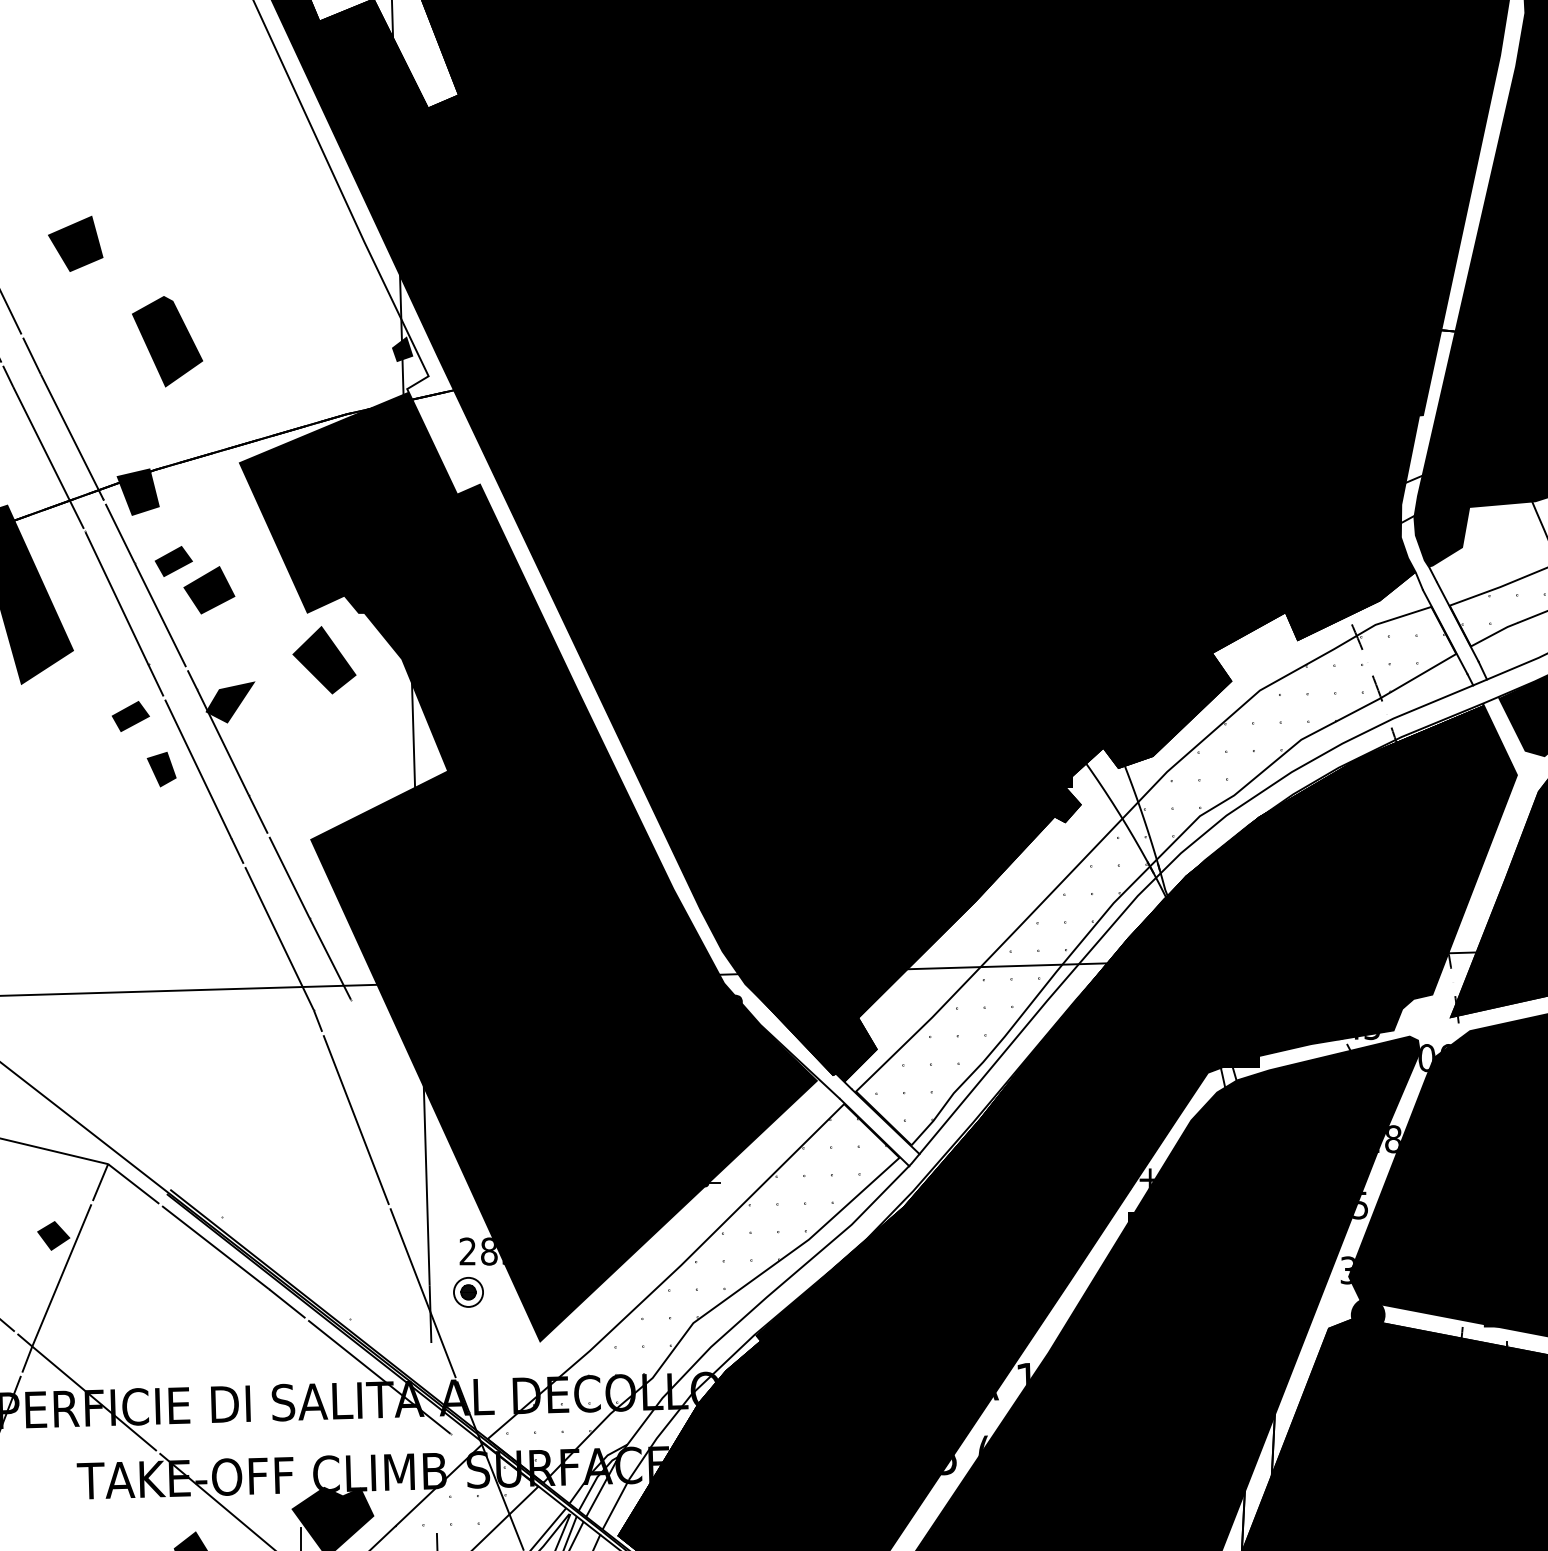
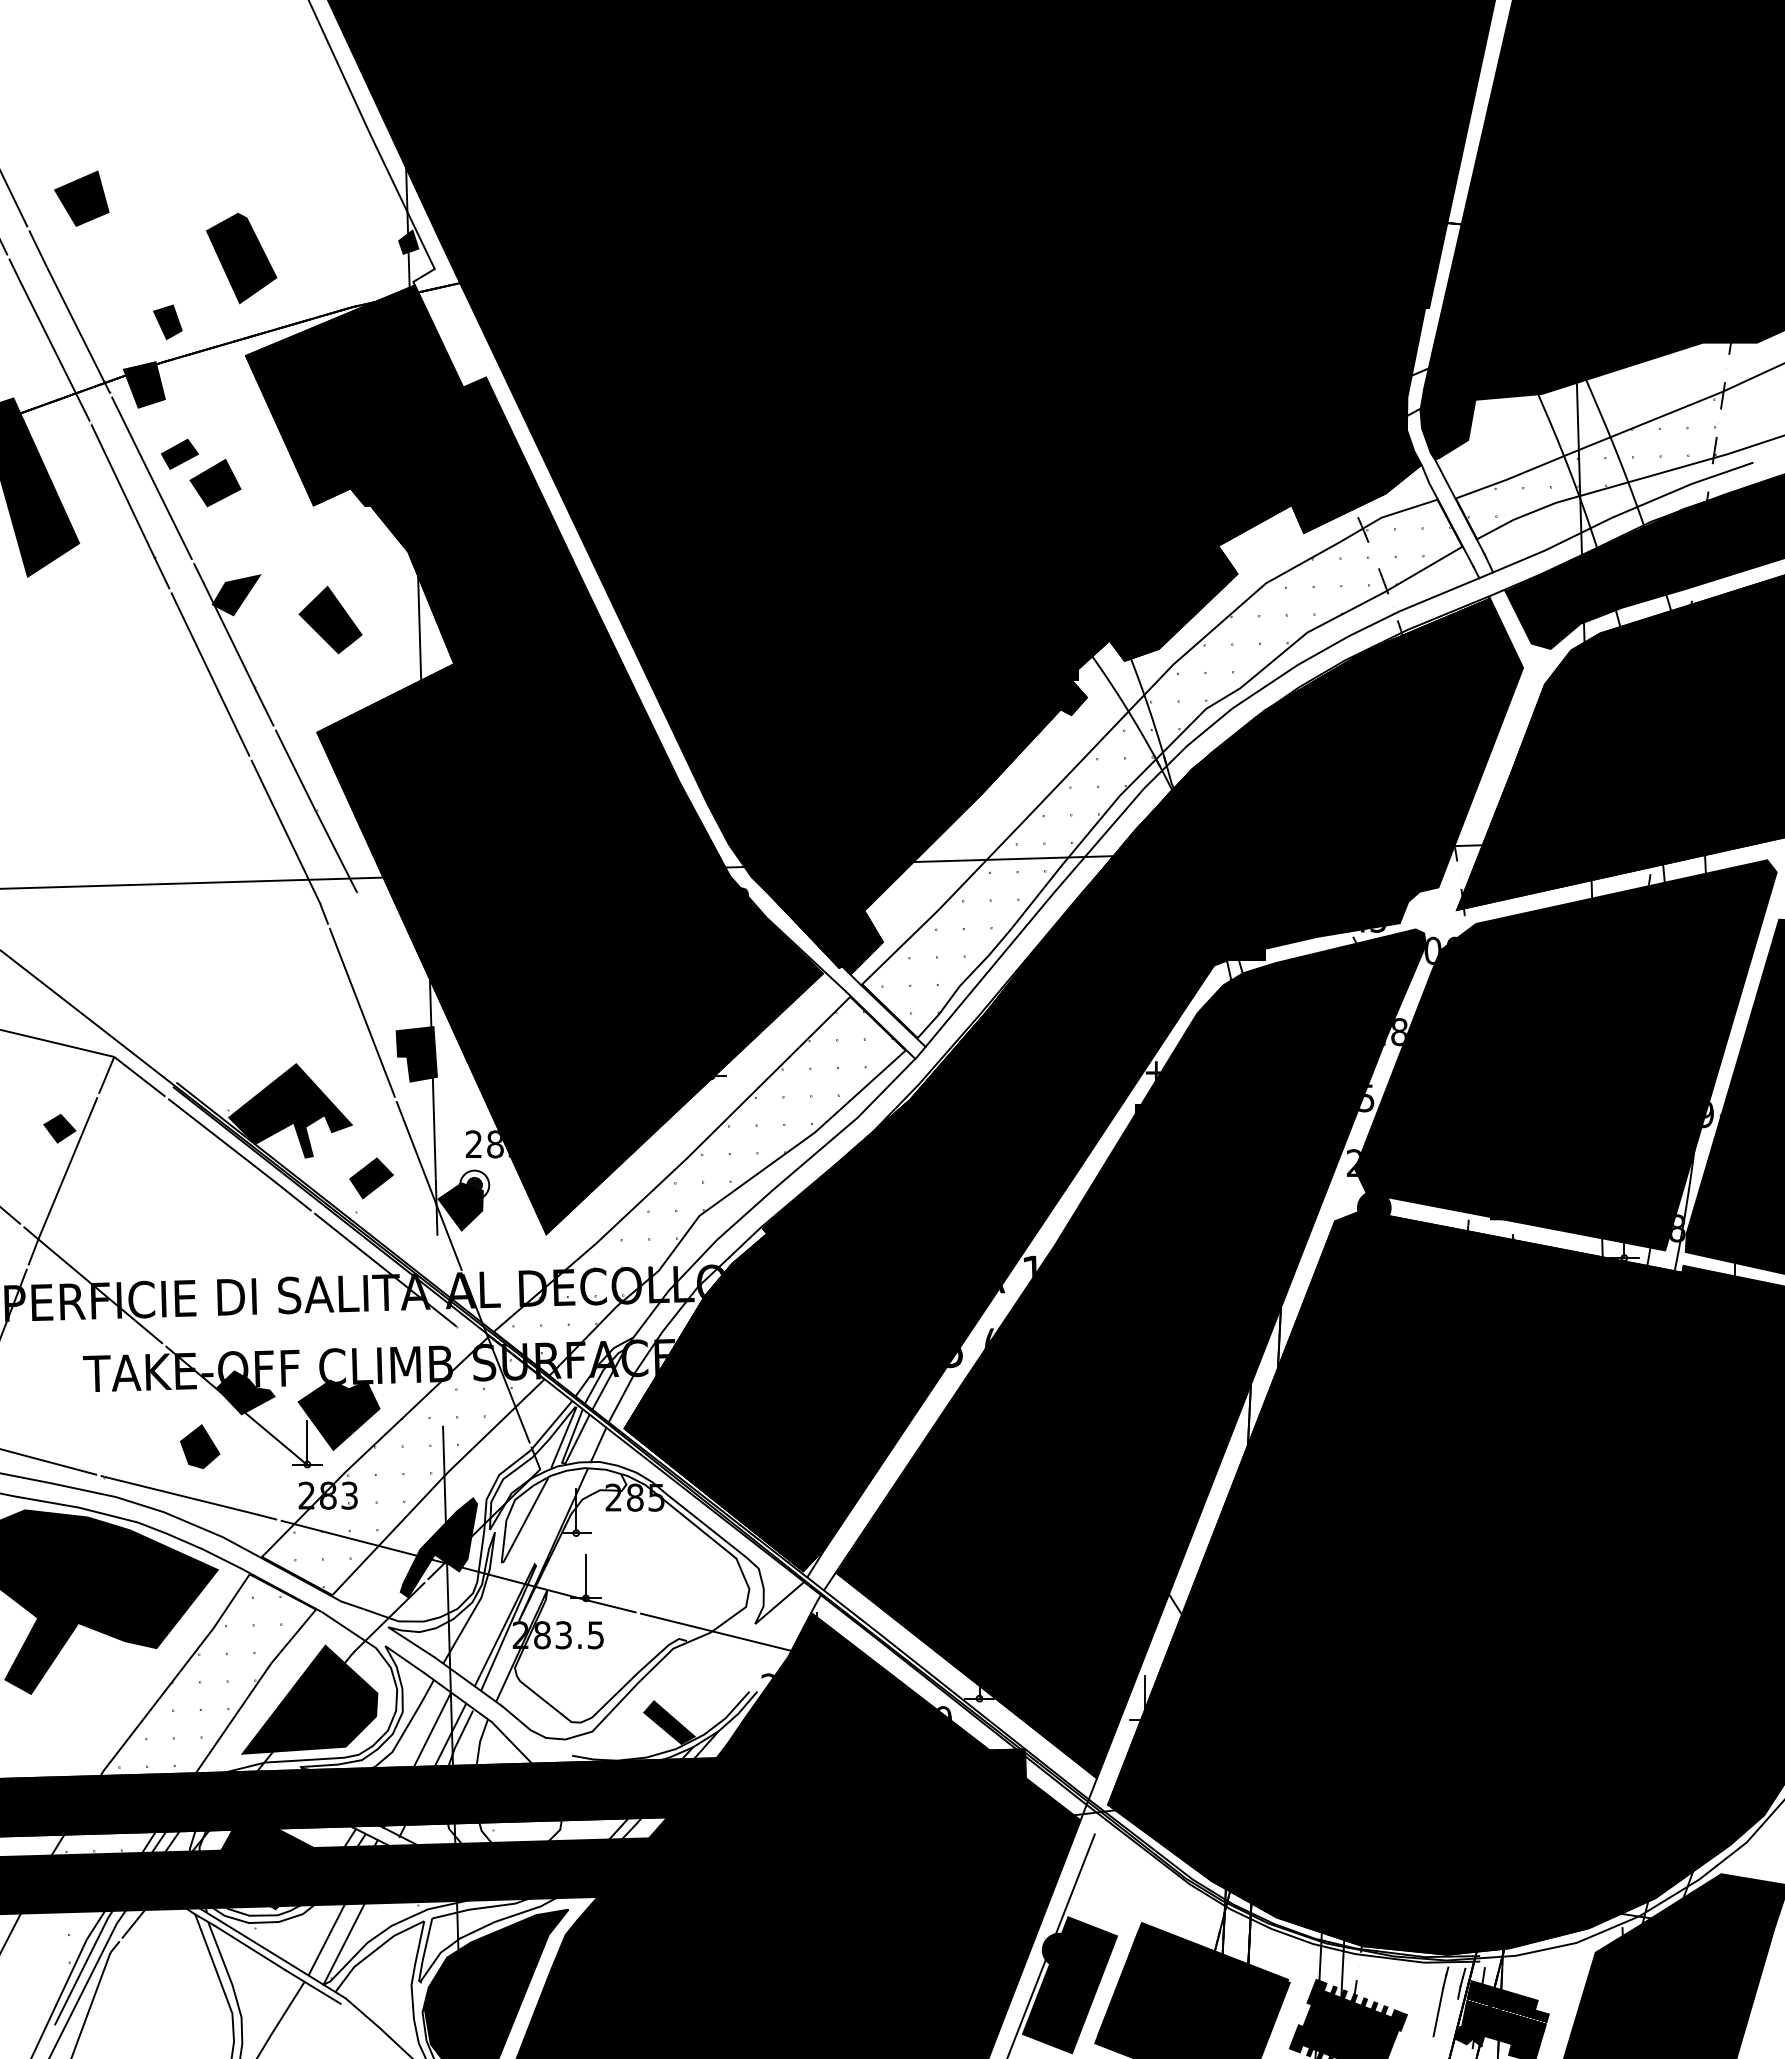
part: (75, 243) -> (81, 198), moved
part: (167, 341) -> (241, 258), moved
part: (324, 659) -> (330, 619), moved
part: (130, 715) -> (136, 608), removed
part: (161, 769) -> (167, 322), moved
fill: (528, 866) -> (534, 759), added
fill: (410, 1161) -> (416, 1054), added
fill: (284, 1217) -> (290, 1110), added
text: (1347, 1270) -> (1353, 1163), 396 -> 285
part: (365, 1285) -> (371, 1178), added
fill: (454, 1313) -> (460, 1206), added
fill: (239, 1499) -> (245, 1392), added

